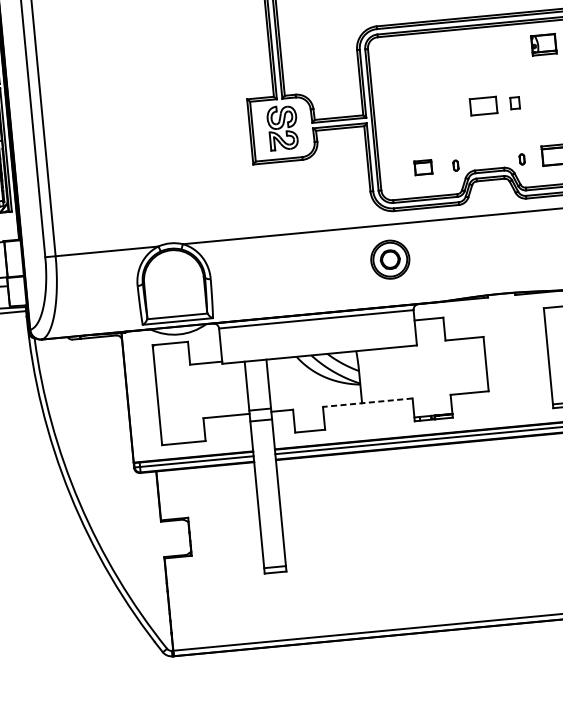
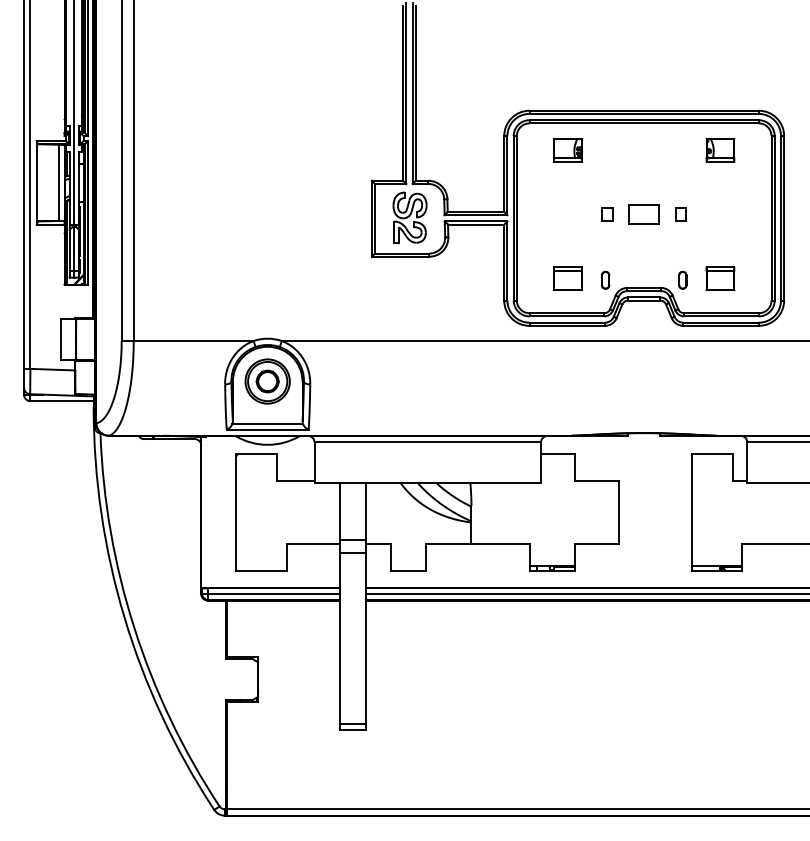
part: (412, 56) -> (567, 149), added
part: (452, 109) -> (607, 214), added
part: (521, 158) -> (682, 279), size x1.43
part: (455, 165) -> (605, 279), size x1.43
part: (422, 167) -> (567, 278), size x1.43
part: (390, 259) -> (267, 381), moved
line: (367, 403) -> (477, 544), dashed -> solid

